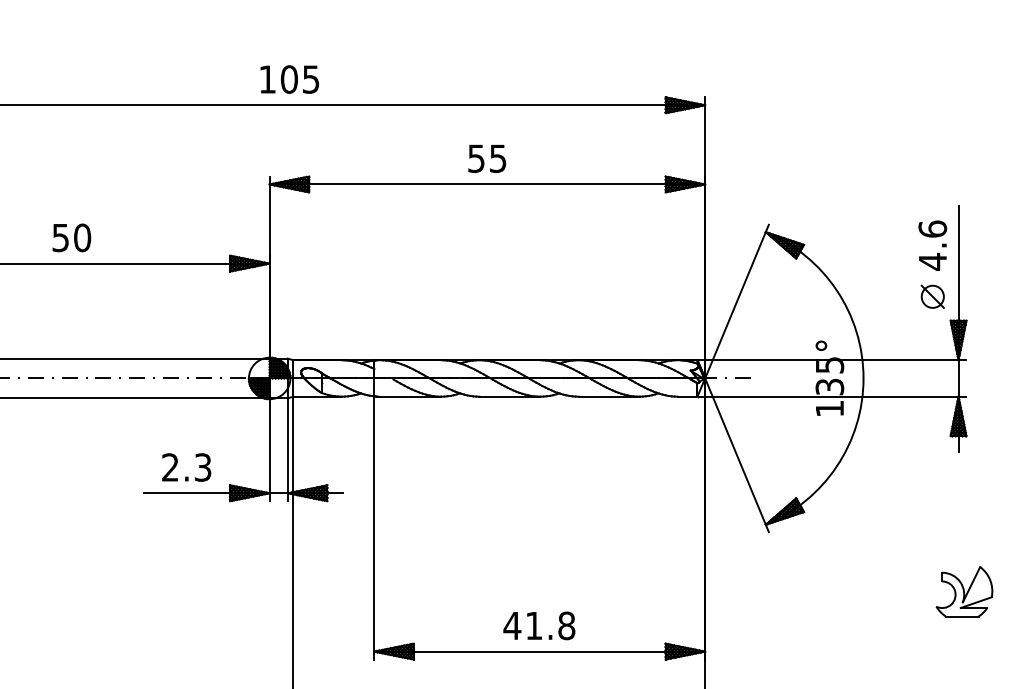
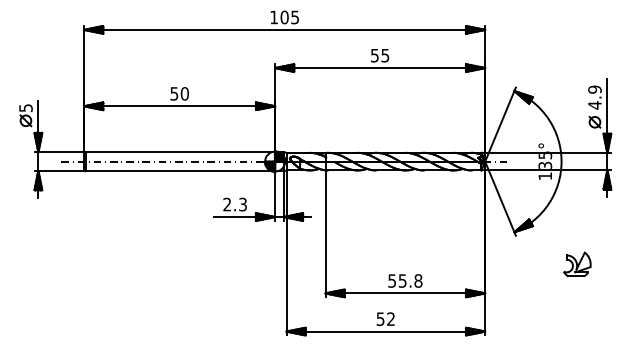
text: (931, 228) -> (594, 89), 4.6 -> 4.9
part: (965, 589) -> (577, 263), moved
text: (521, 624) -> (396, 280), 41.8 -> 55.8

